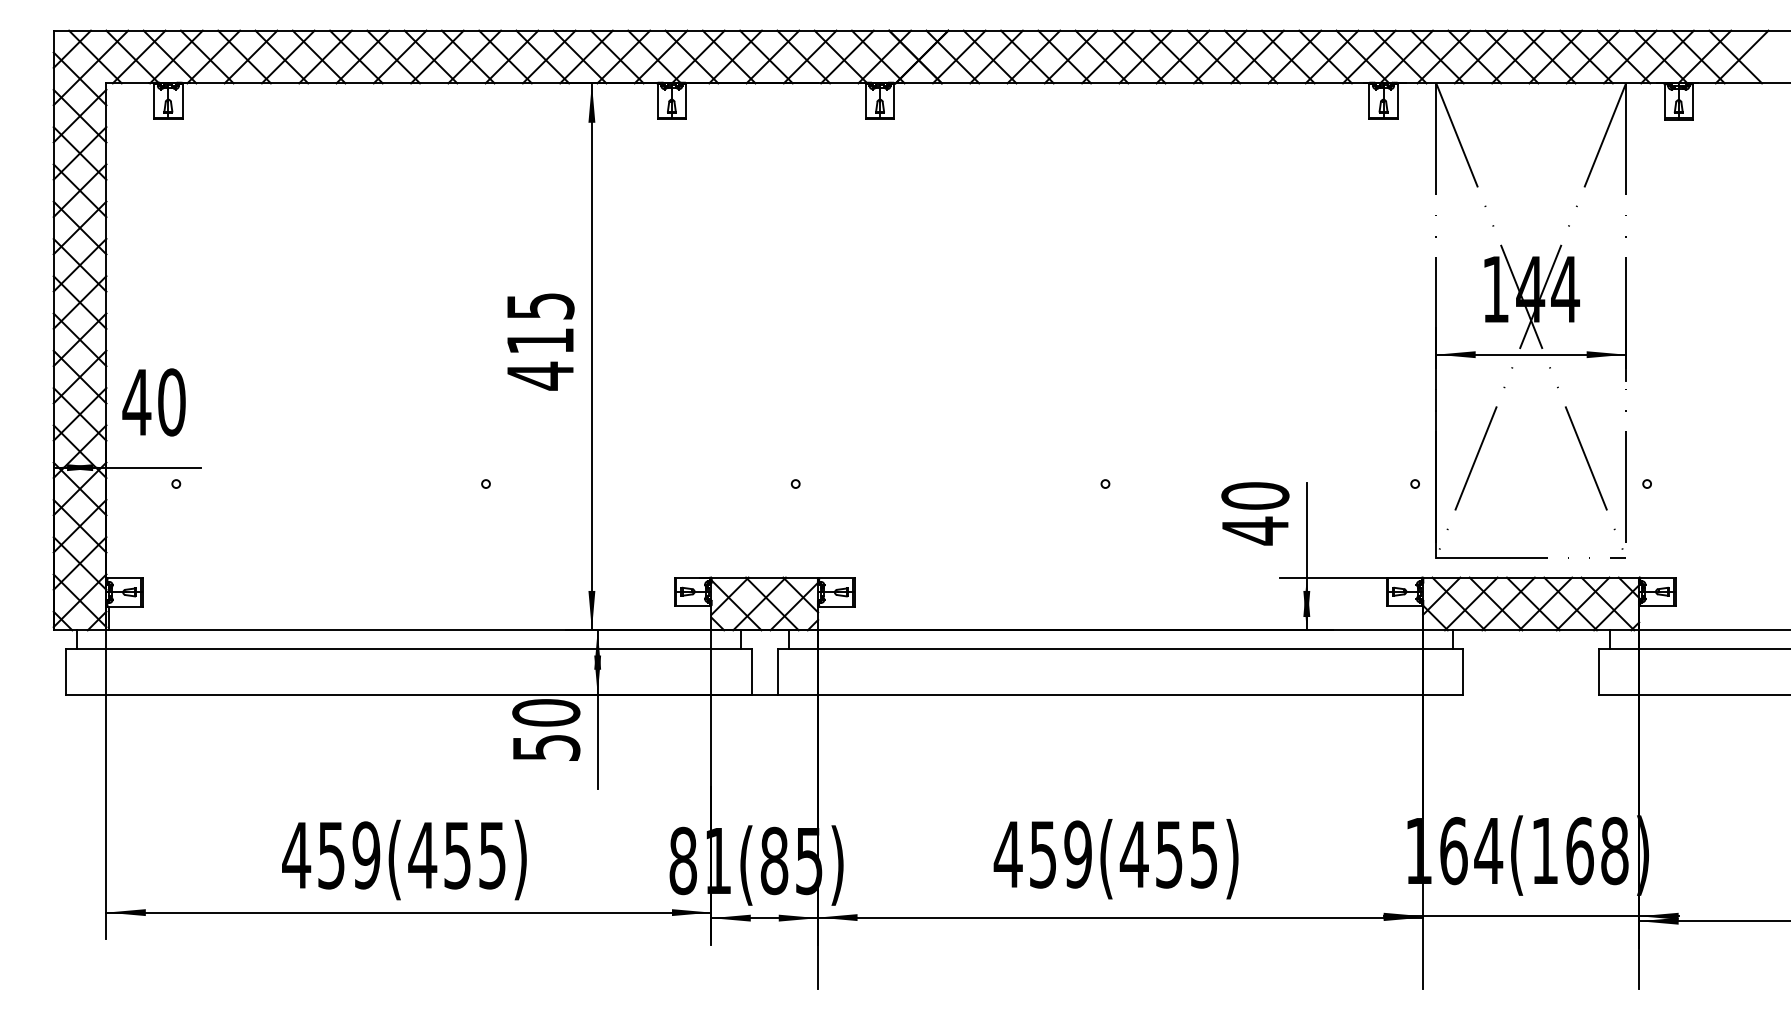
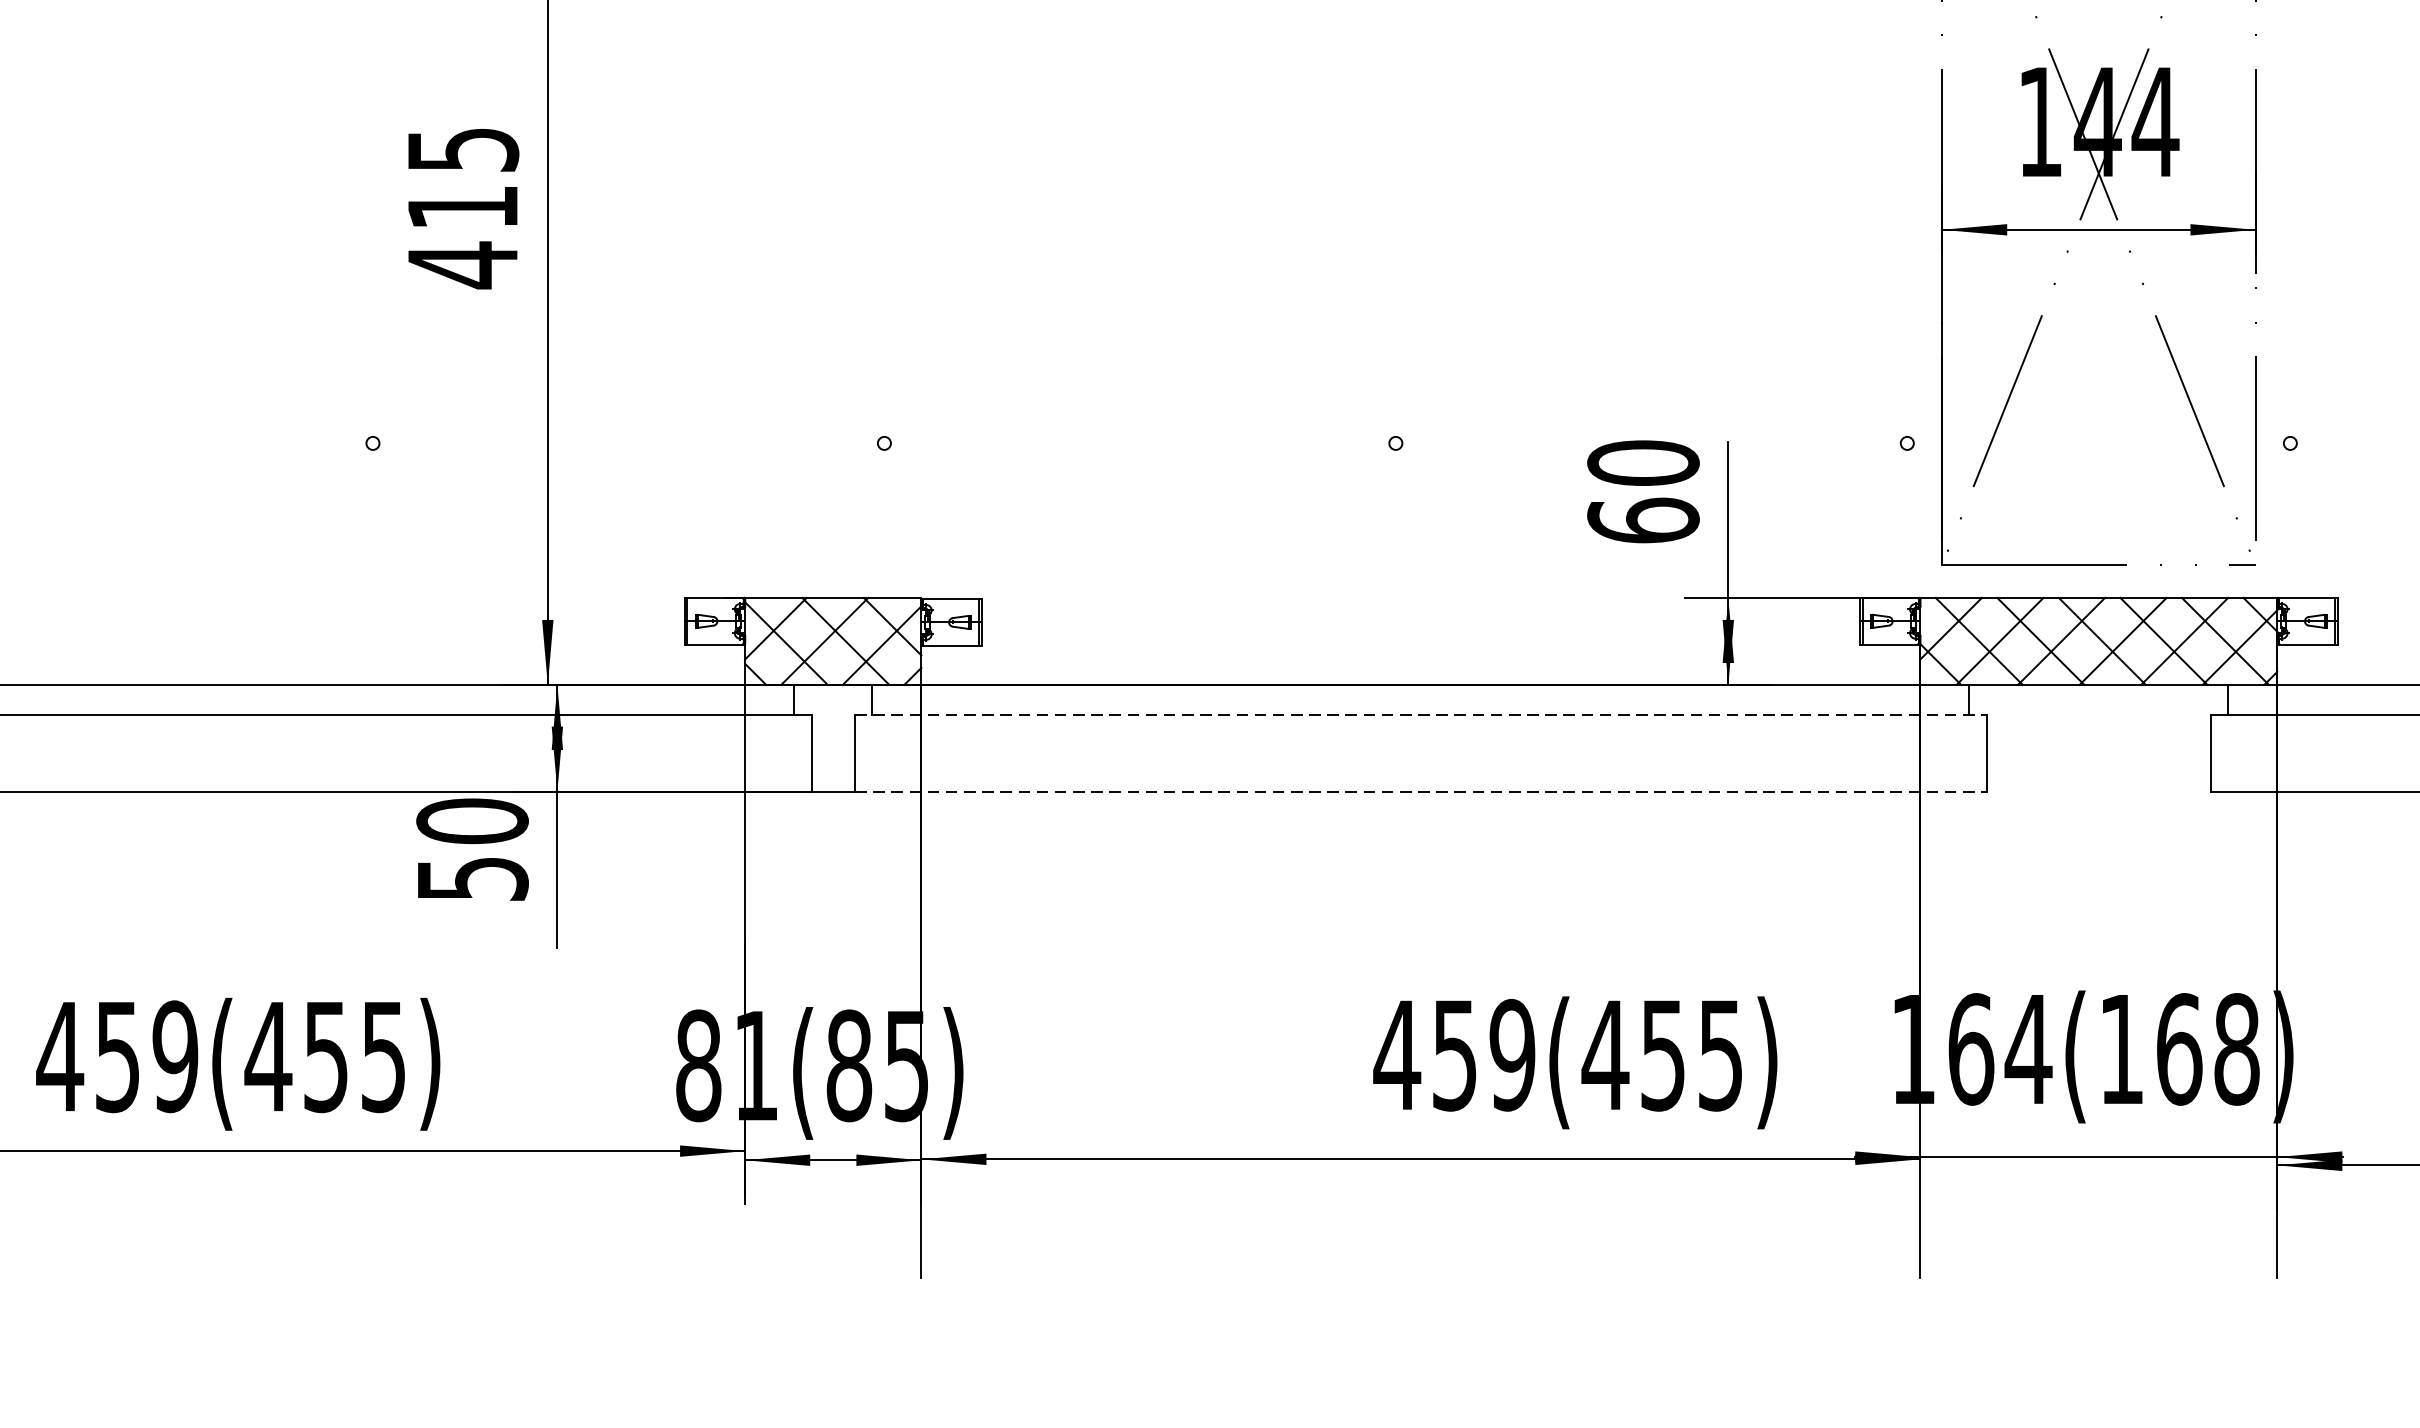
text: (1255, 530) -> (1643, 520), 40 -> 60
line: (1120, 648) -> (1420, 714), solid -> dashed
line: (1120, 694) -> (1420, 790), solid -> dashed
text: (1115, 859) -> (1574, 1063), moved

